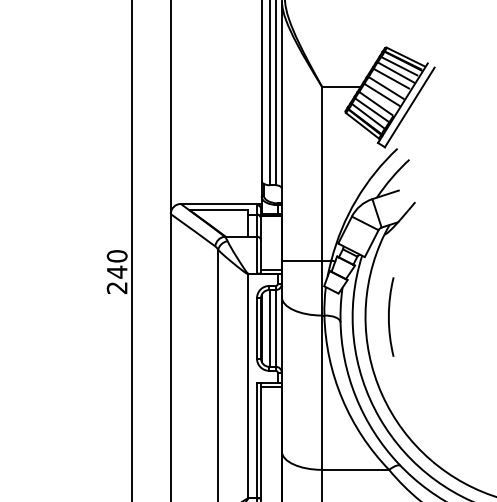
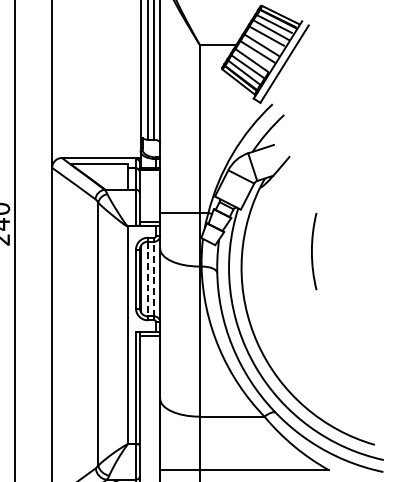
arc: (389, 316) -> (312, 250), moved
line: (275, 327) -> (153, 278), solid -> dashed
line: (269, 328) -> (148, 279), solid -> dashed

